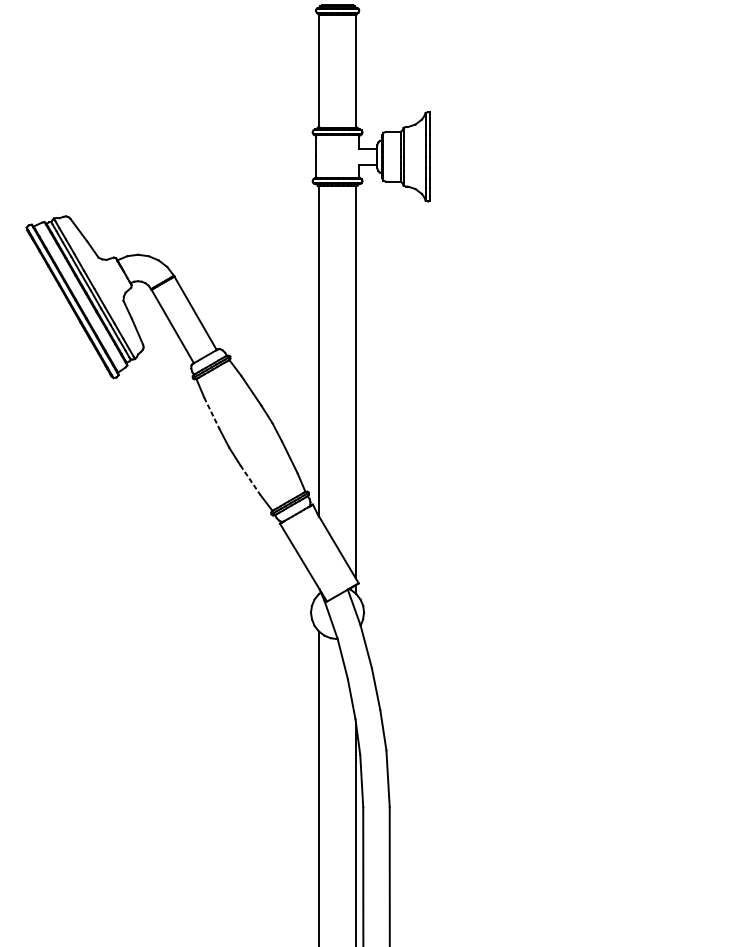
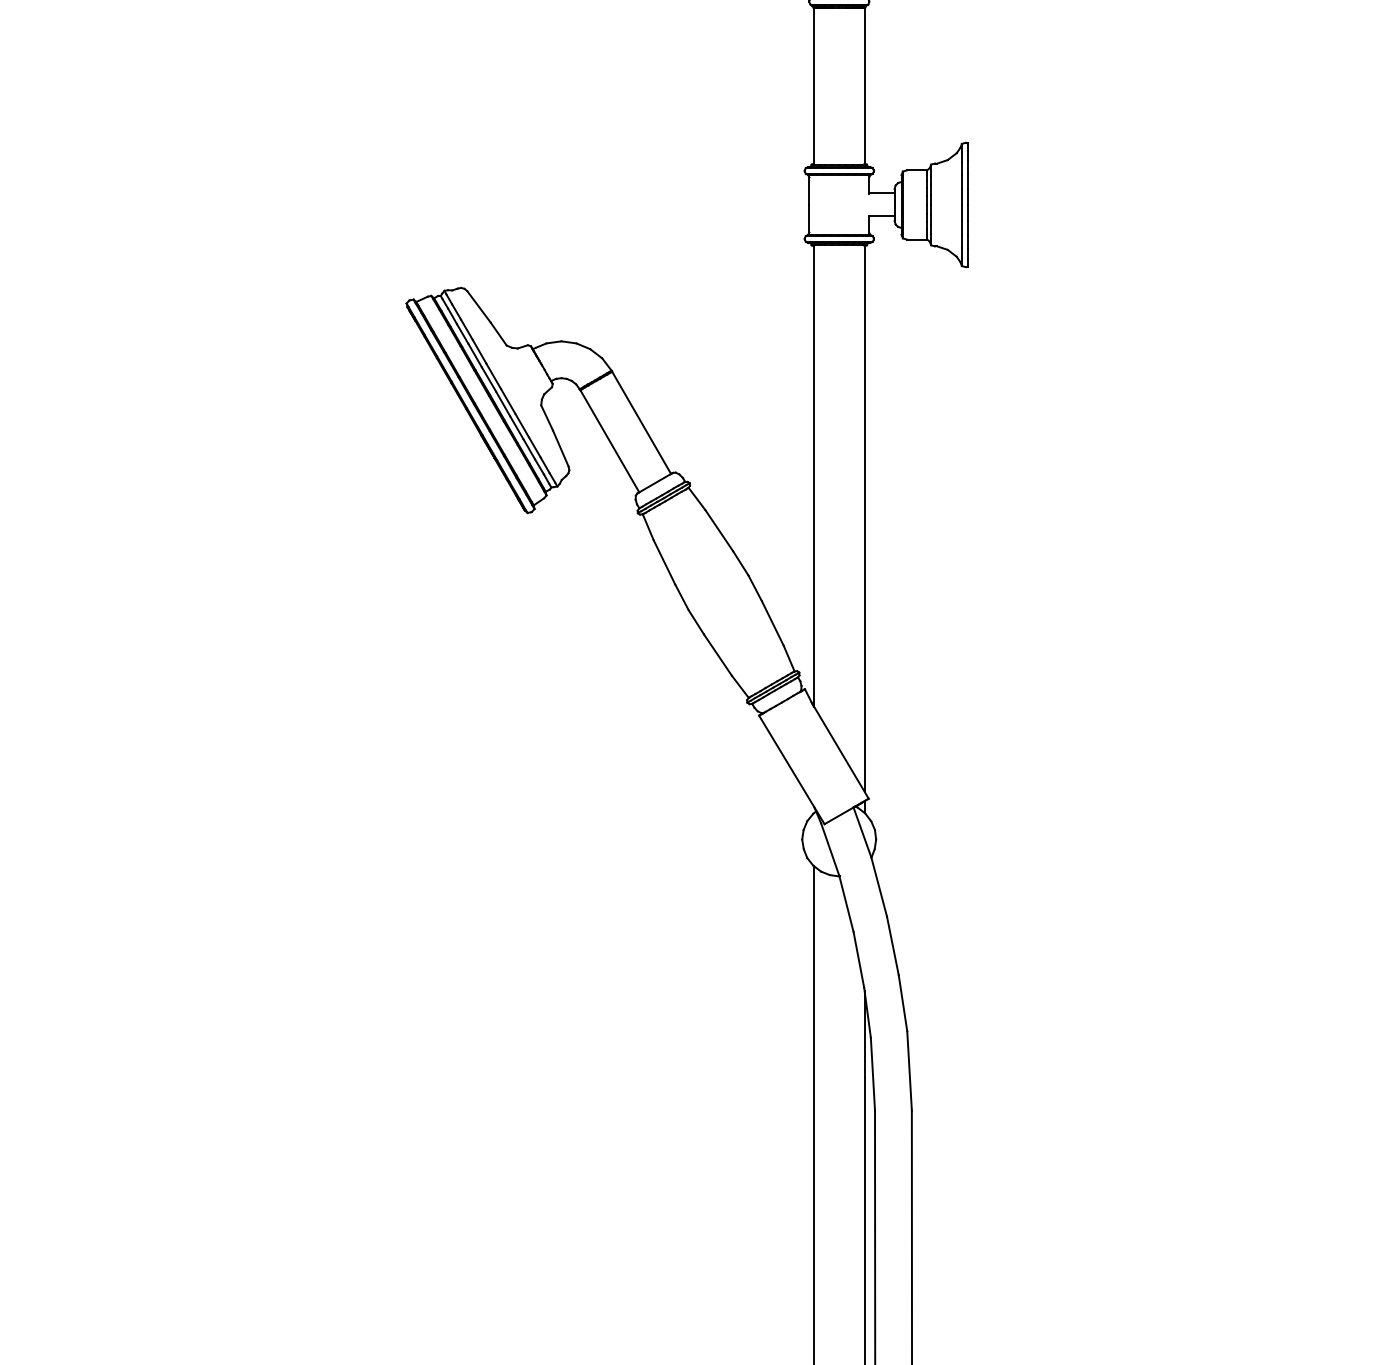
line: (212, 413) -> (664, 562), dashed -> solid
line: (250, 480) -> (718, 655), dashed -> solid

